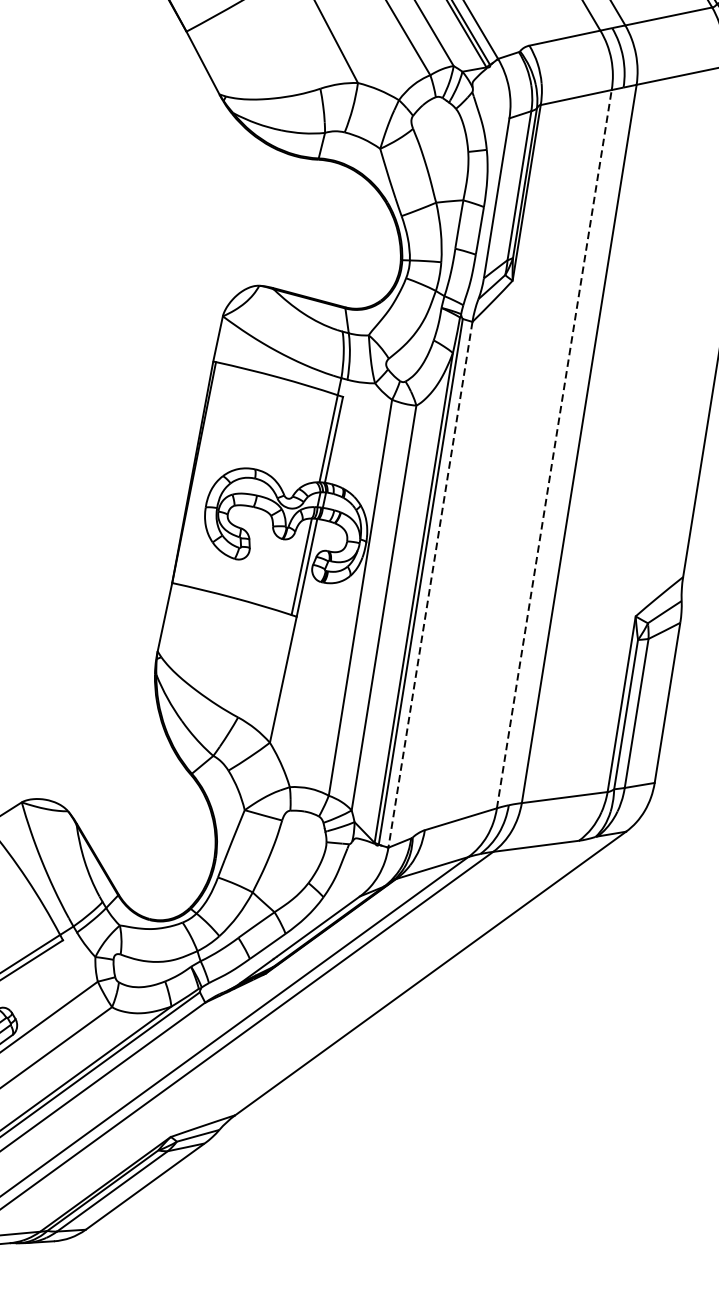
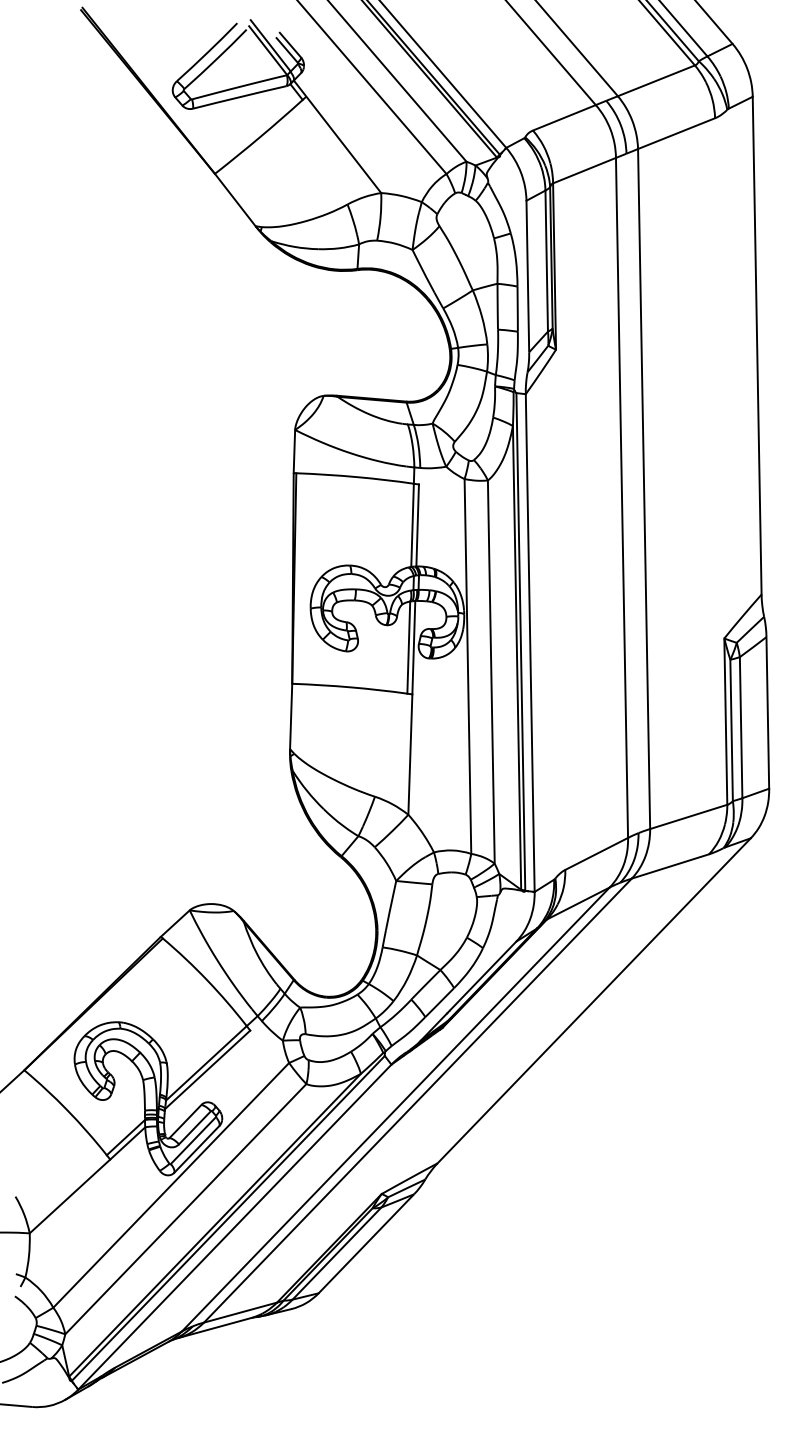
line: (554, 448) -> (622, 497), dashed -> solid
line: (430, 585) -> (530, 643), dashed -> solid

